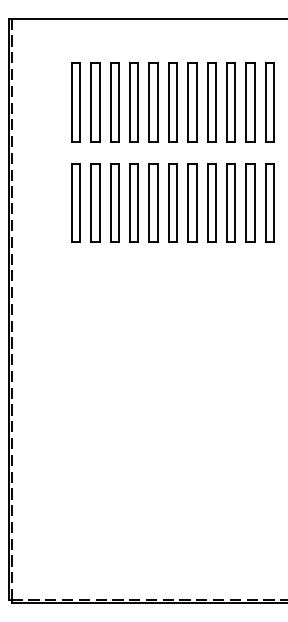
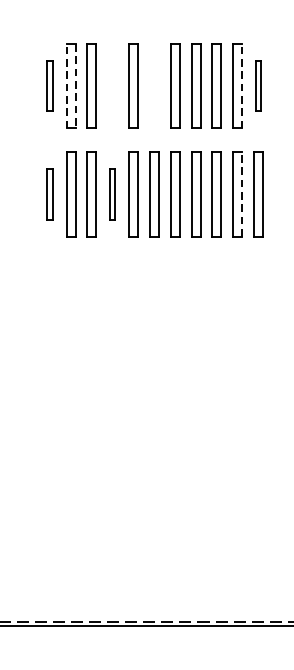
part: (75, 102) -> (49, 86), size x0.6
line: (91, 102) -> (66, 86), solid -> dashed
part: (133, 102) -> (111, 86), removed
part: (172, 102) -> (153, 86), removed
line: (254, 102) -> (242, 86), solid -> dashed
part: (269, 102) -> (258, 86), size x0.6
line: (99, 103) -> (75, 87), solid -> dashed
part: (75, 202) -> (49, 193), size x0.6
part: (133, 202) -> (111, 193), size x0.6
line: (254, 202) -> (242, 193), solid -> dashed

